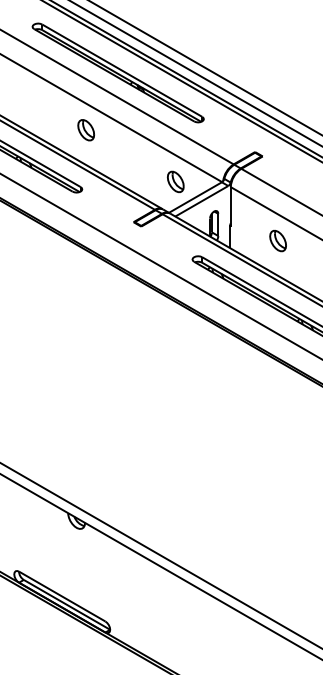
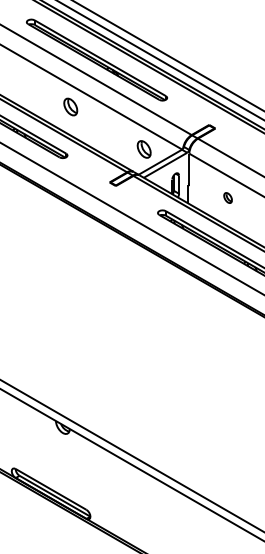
part: (277, 241) -> (227, 198), size x0.6

